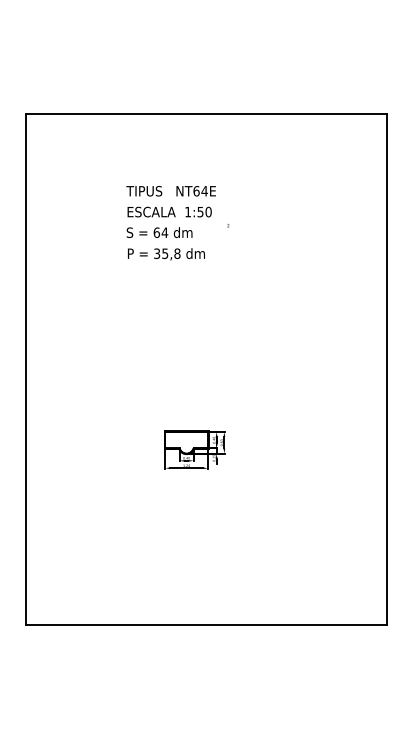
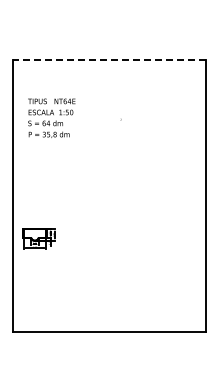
line: (206, 114) -> (109, 60), solid -> dashed
text: (170, 221) -> (51, 117), moved
part: (193, 449) -> (38, 238), moved

